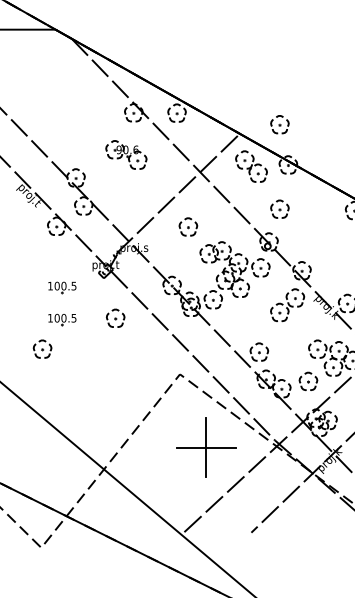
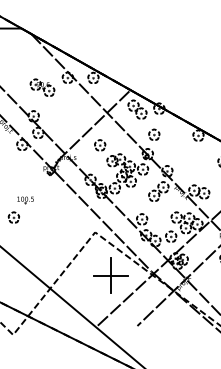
part: (280, 124) -> (154, 84), removed
part: (126, 154) -> (42, 87), moved
part: (62, 288) -> (25, 181), removed
part: (116, 318) -> (57, 199), removed

